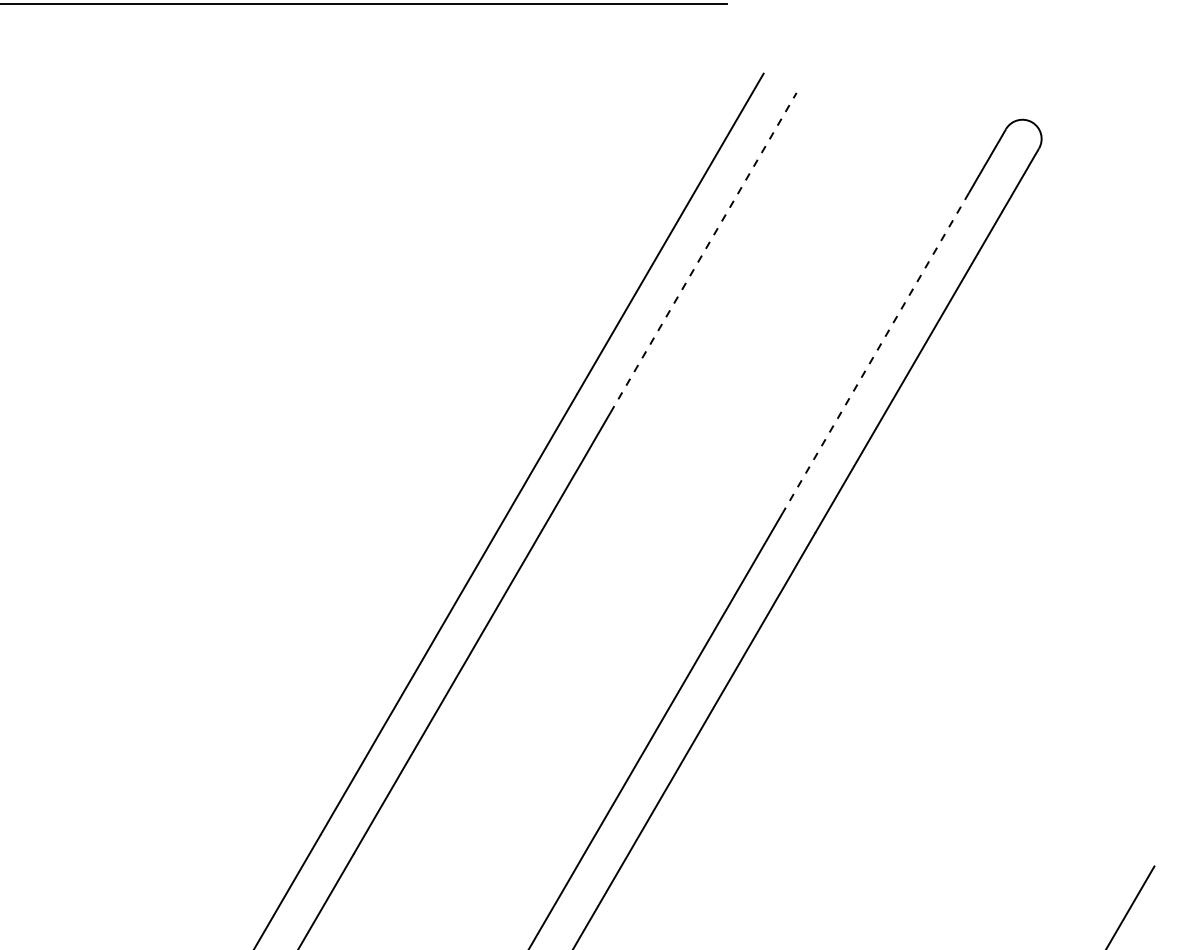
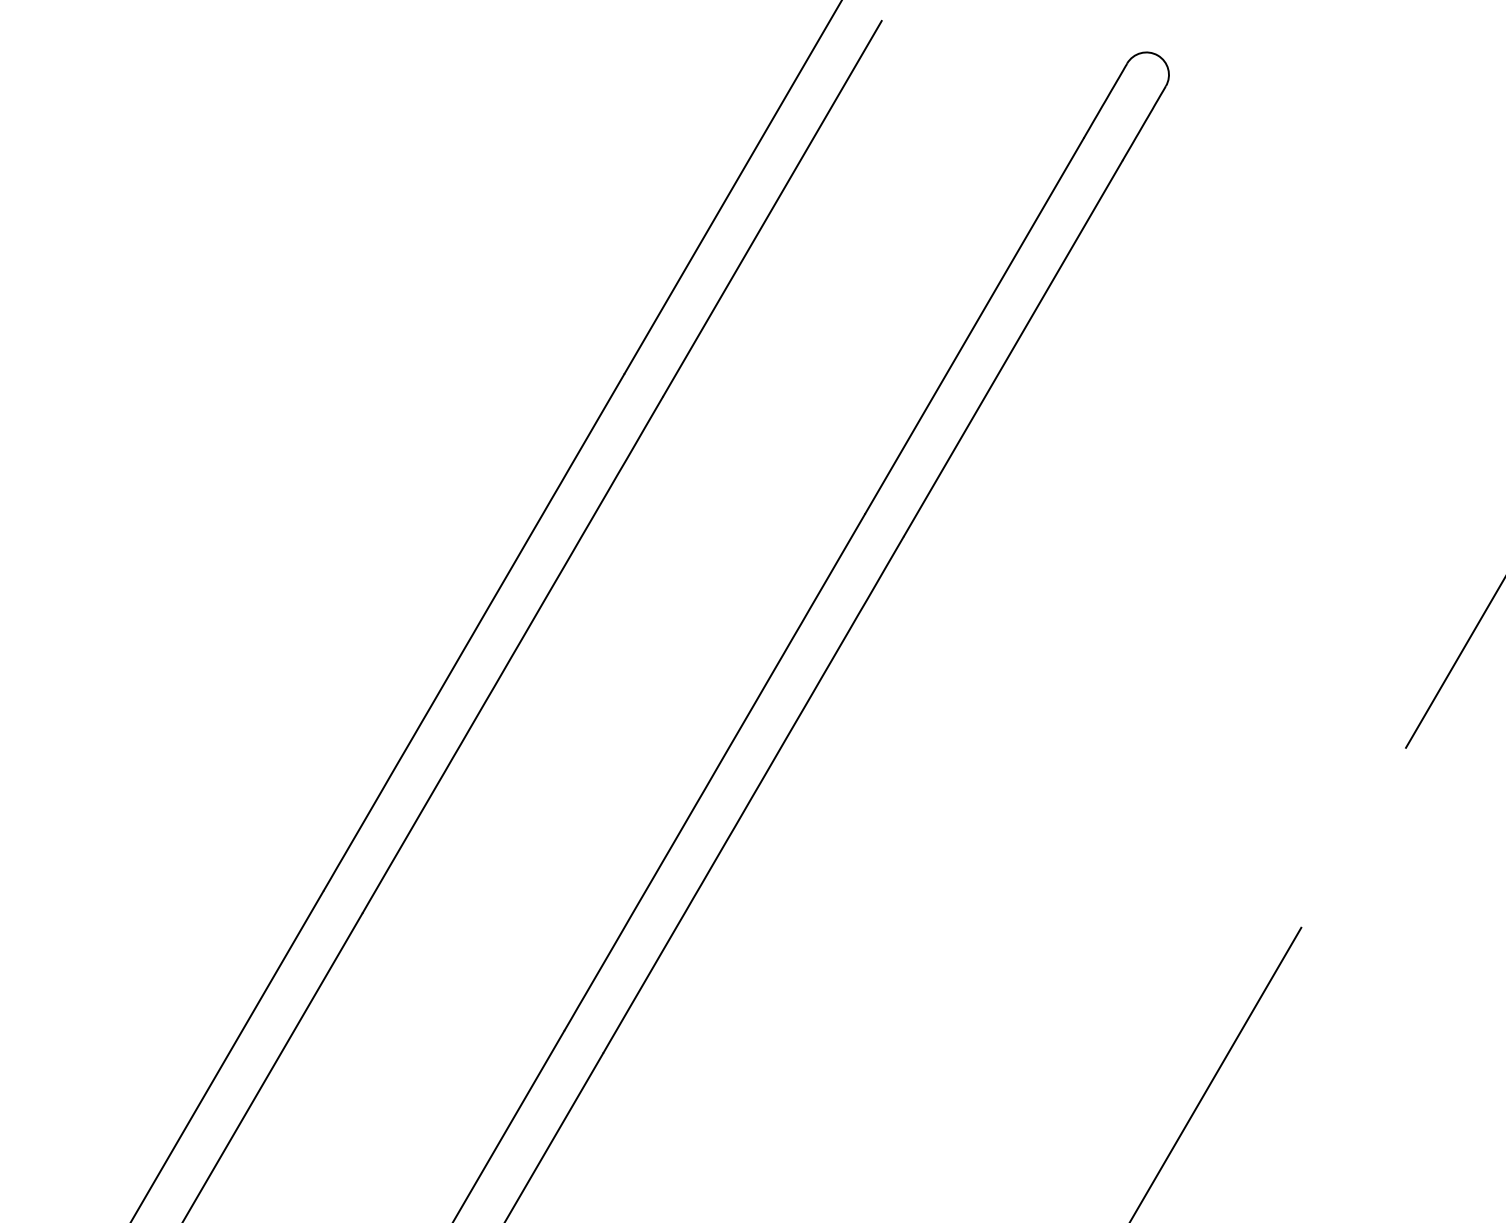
line: (703, 252) -> (772, 208), dashed -> solid
line: (875, 353) -> (974, 326), dashed -> solid

